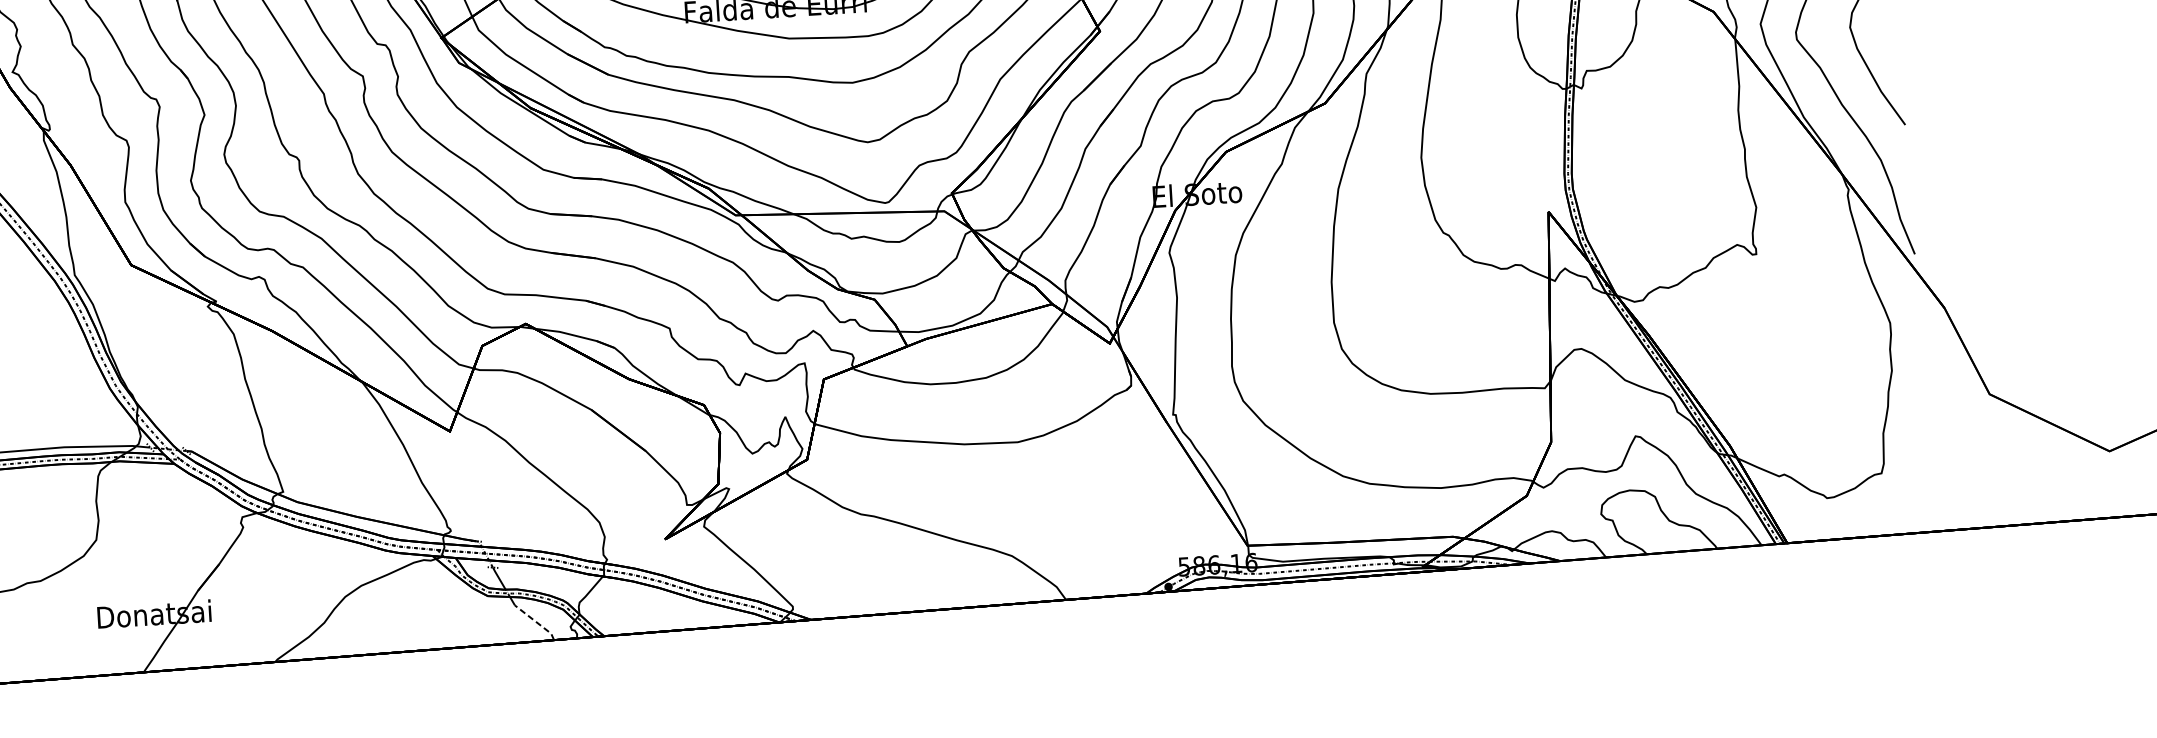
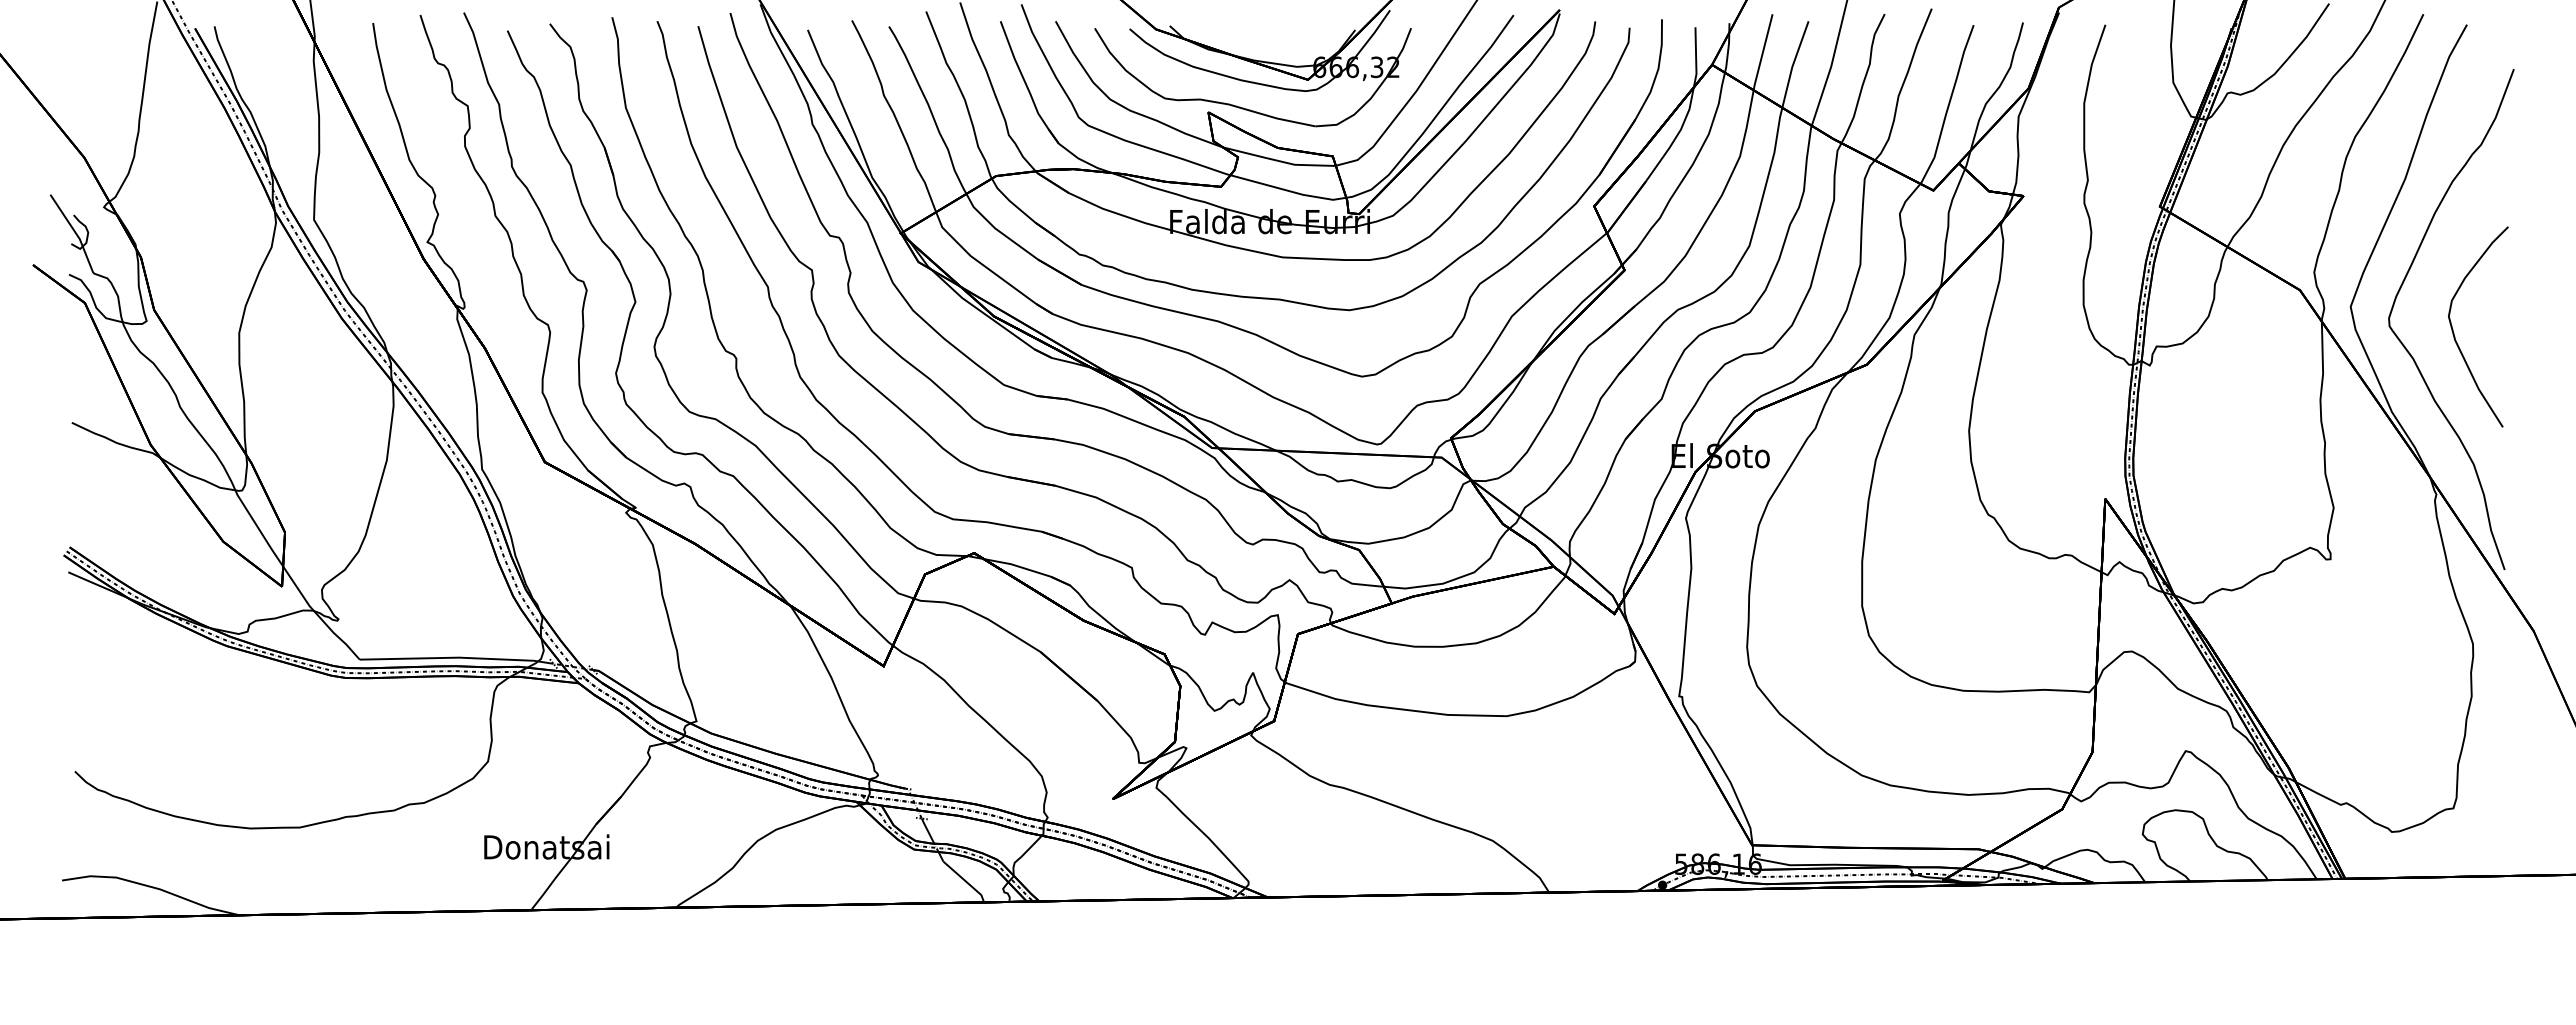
line: (536, 622) -> (965, 881), dashed -> solid

